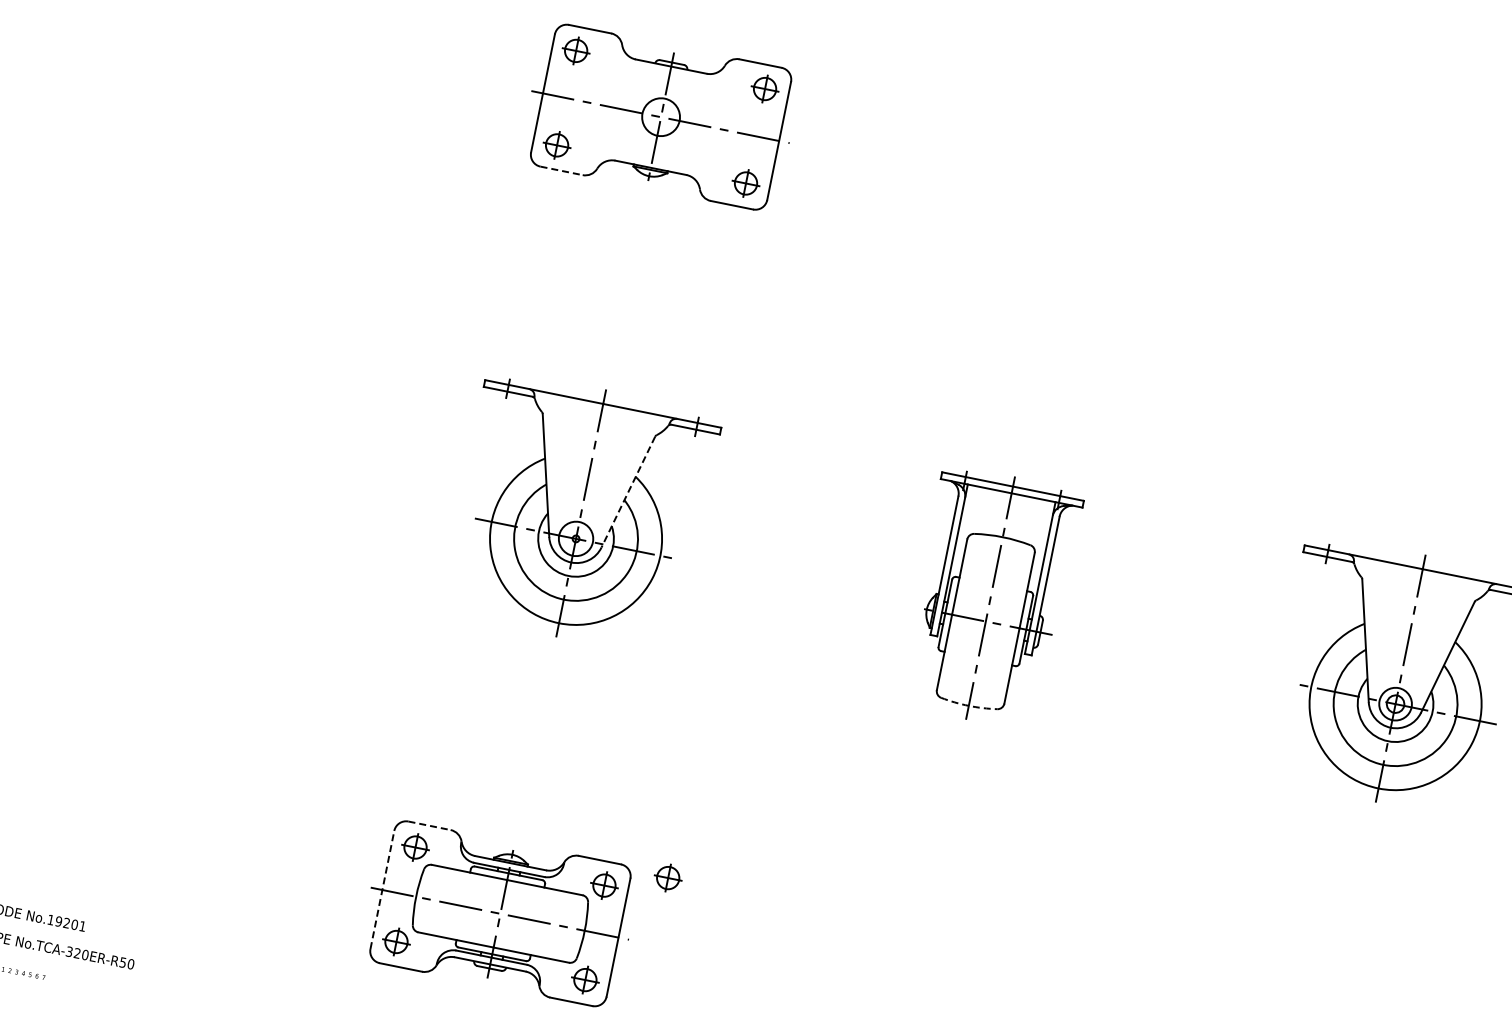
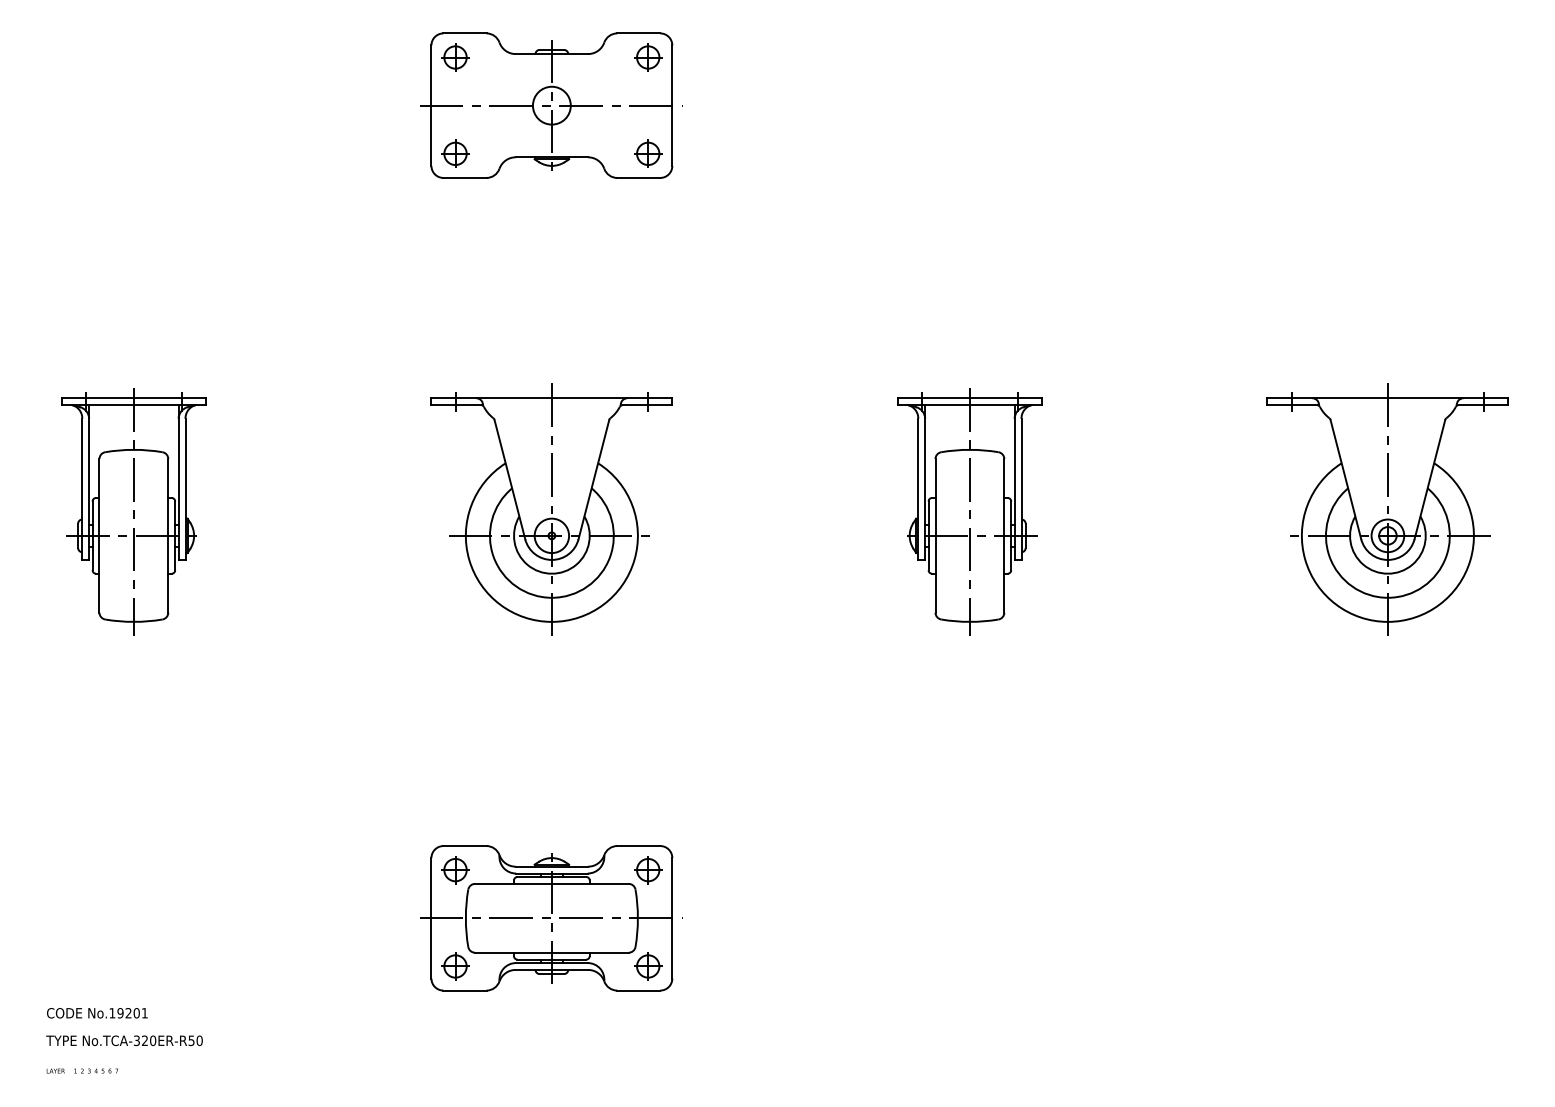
line: (561, 170) -> (464, 177), dashed -> solid
part: (170, 432) -> (133, 511), added
line: (627, 491) -> (593, 479), dashed -> solid
arc: (968, 705) -> (969, 621), dashed -> solid
line: (428, 826) -> (464, 846), dashed -> solid
part: (668, 878) -> (709, 850), removed
line: (382, 889) -> (431, 917), dashed -> solid

